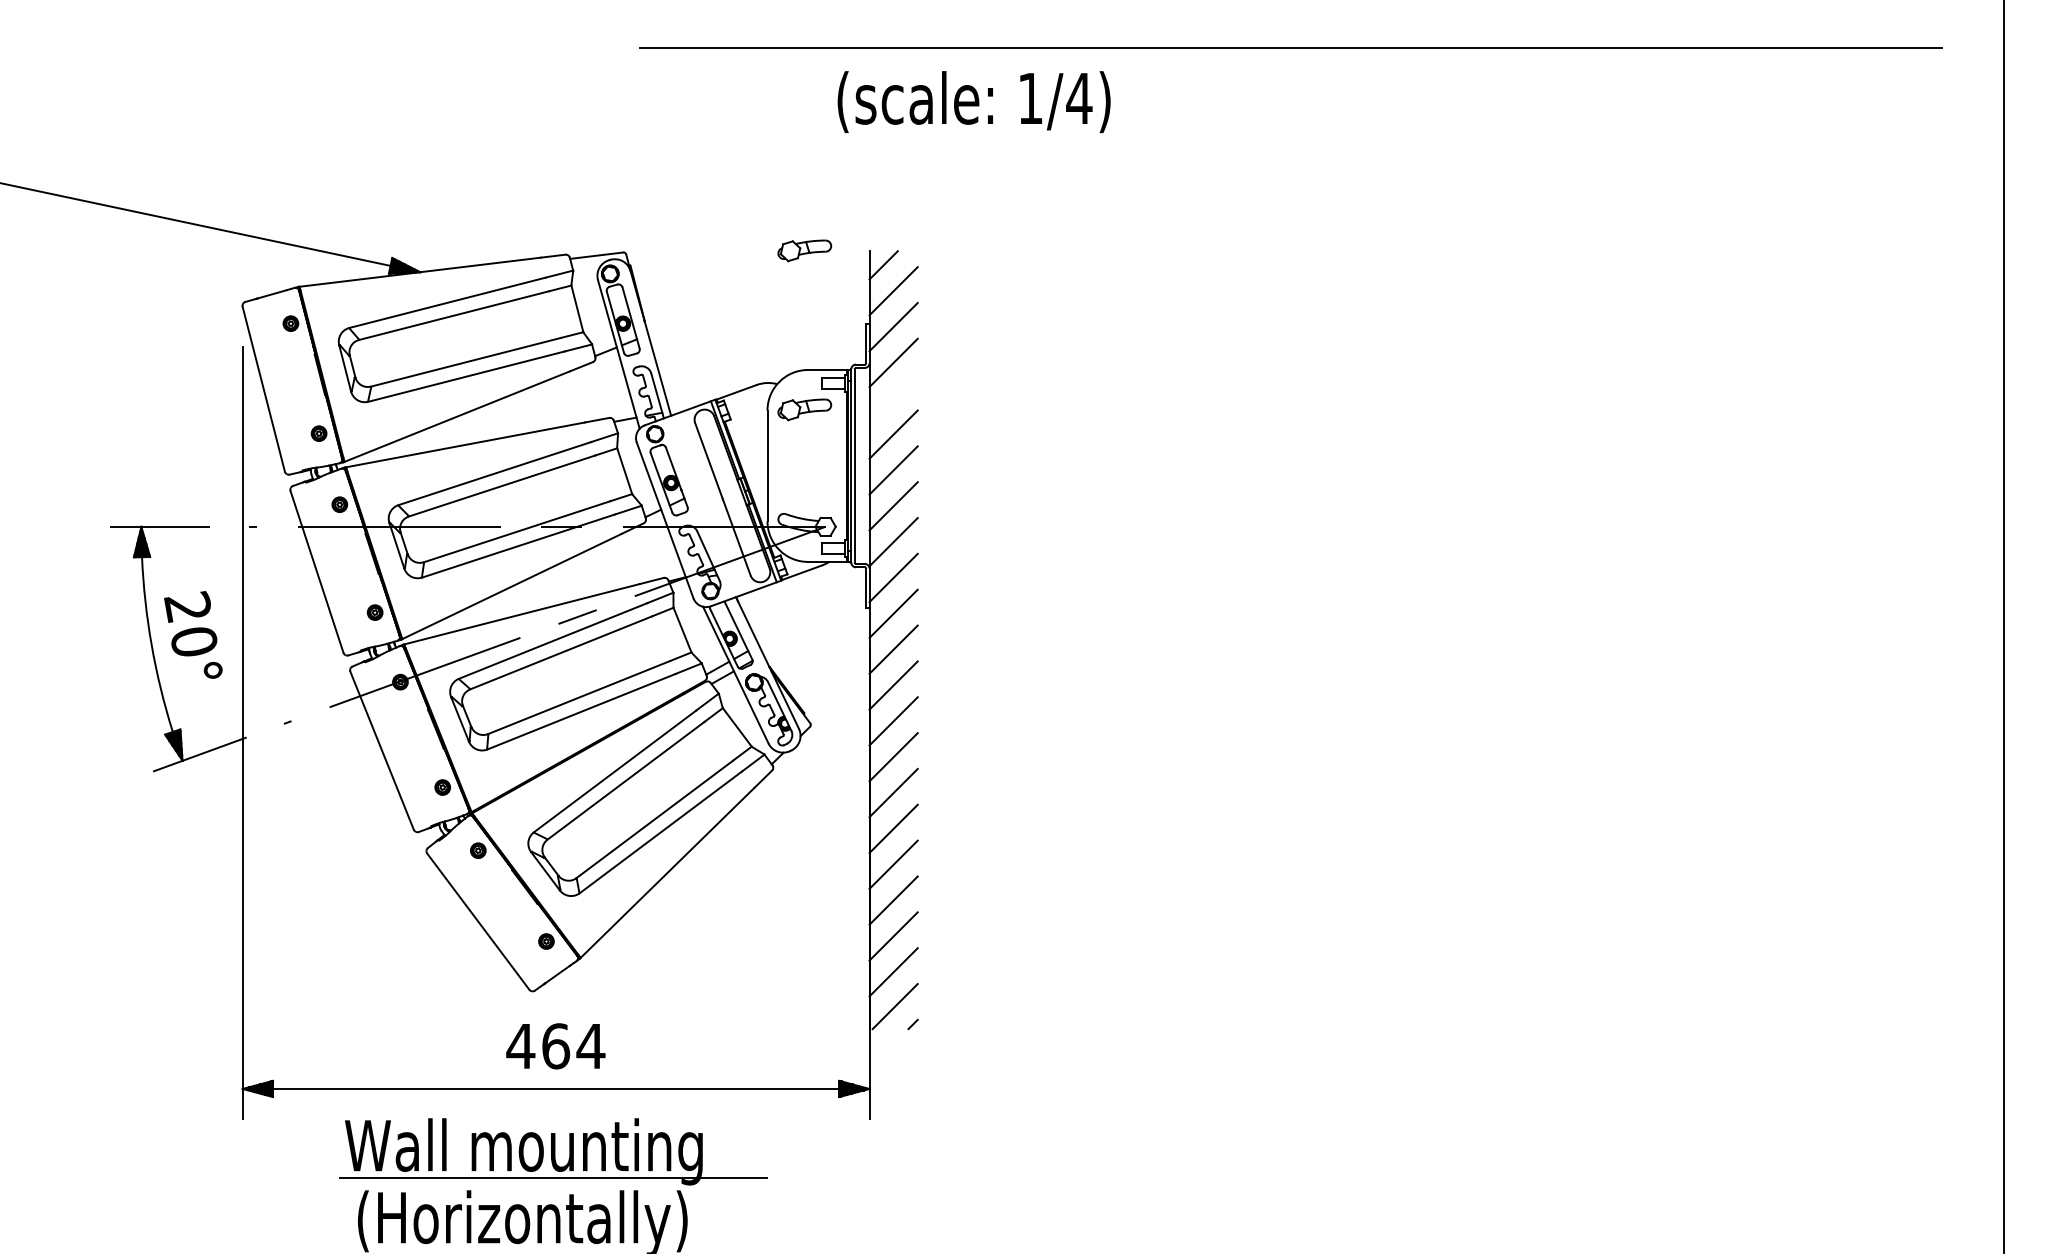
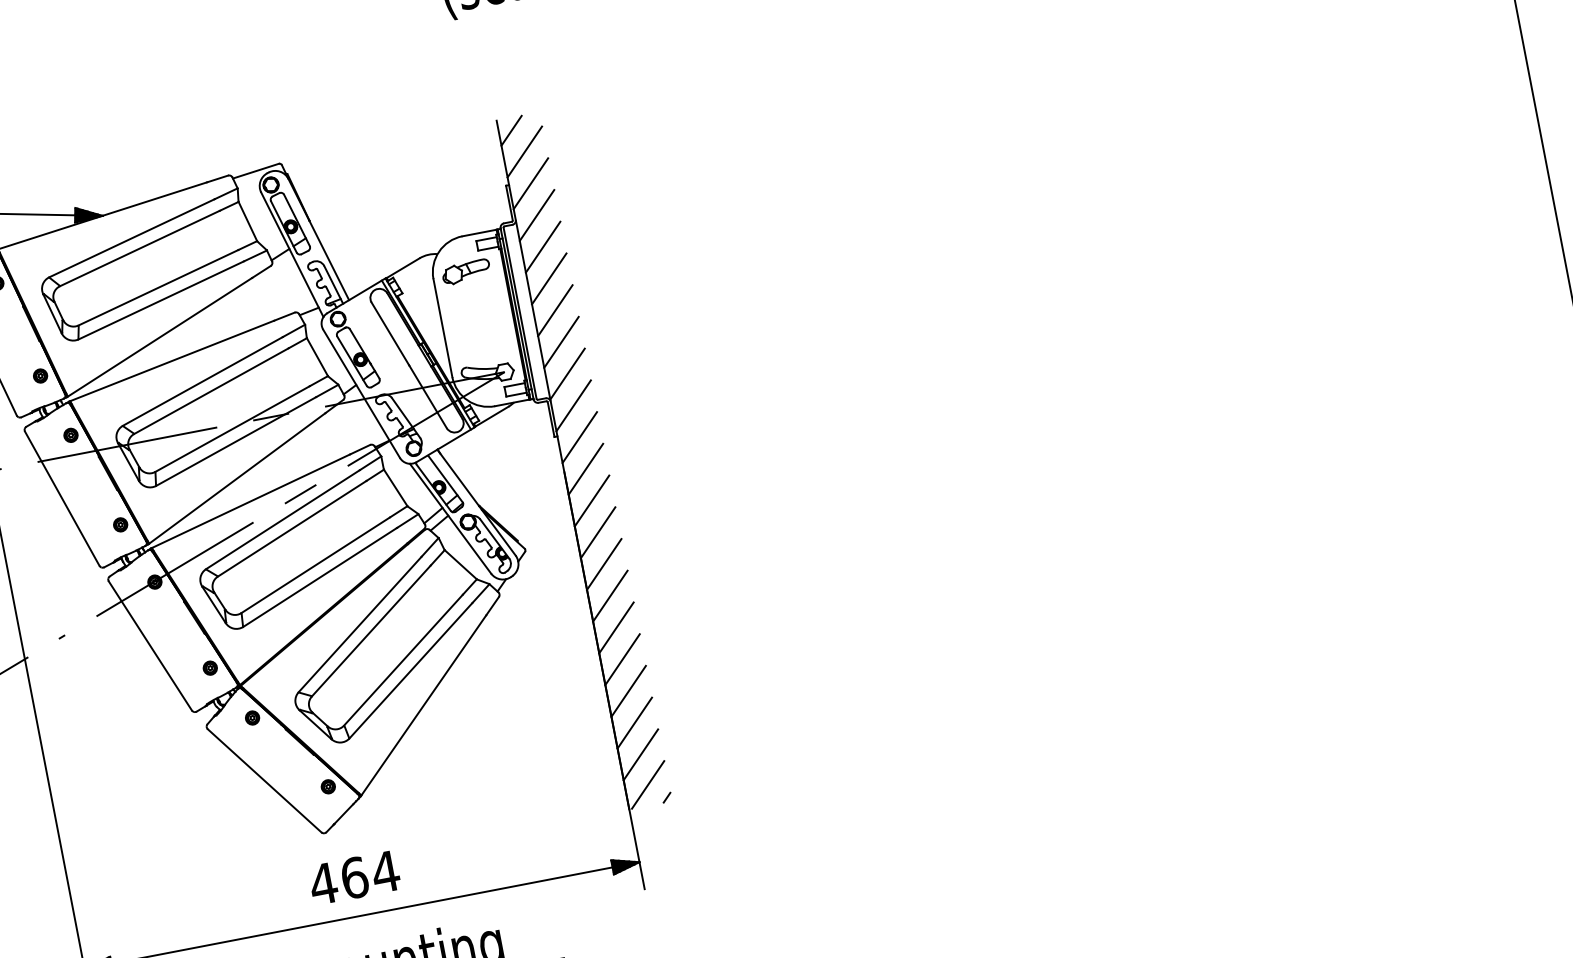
part: (804, 250) -> (438, 131), removed
line: (893, 398) -> (542, 246), added

